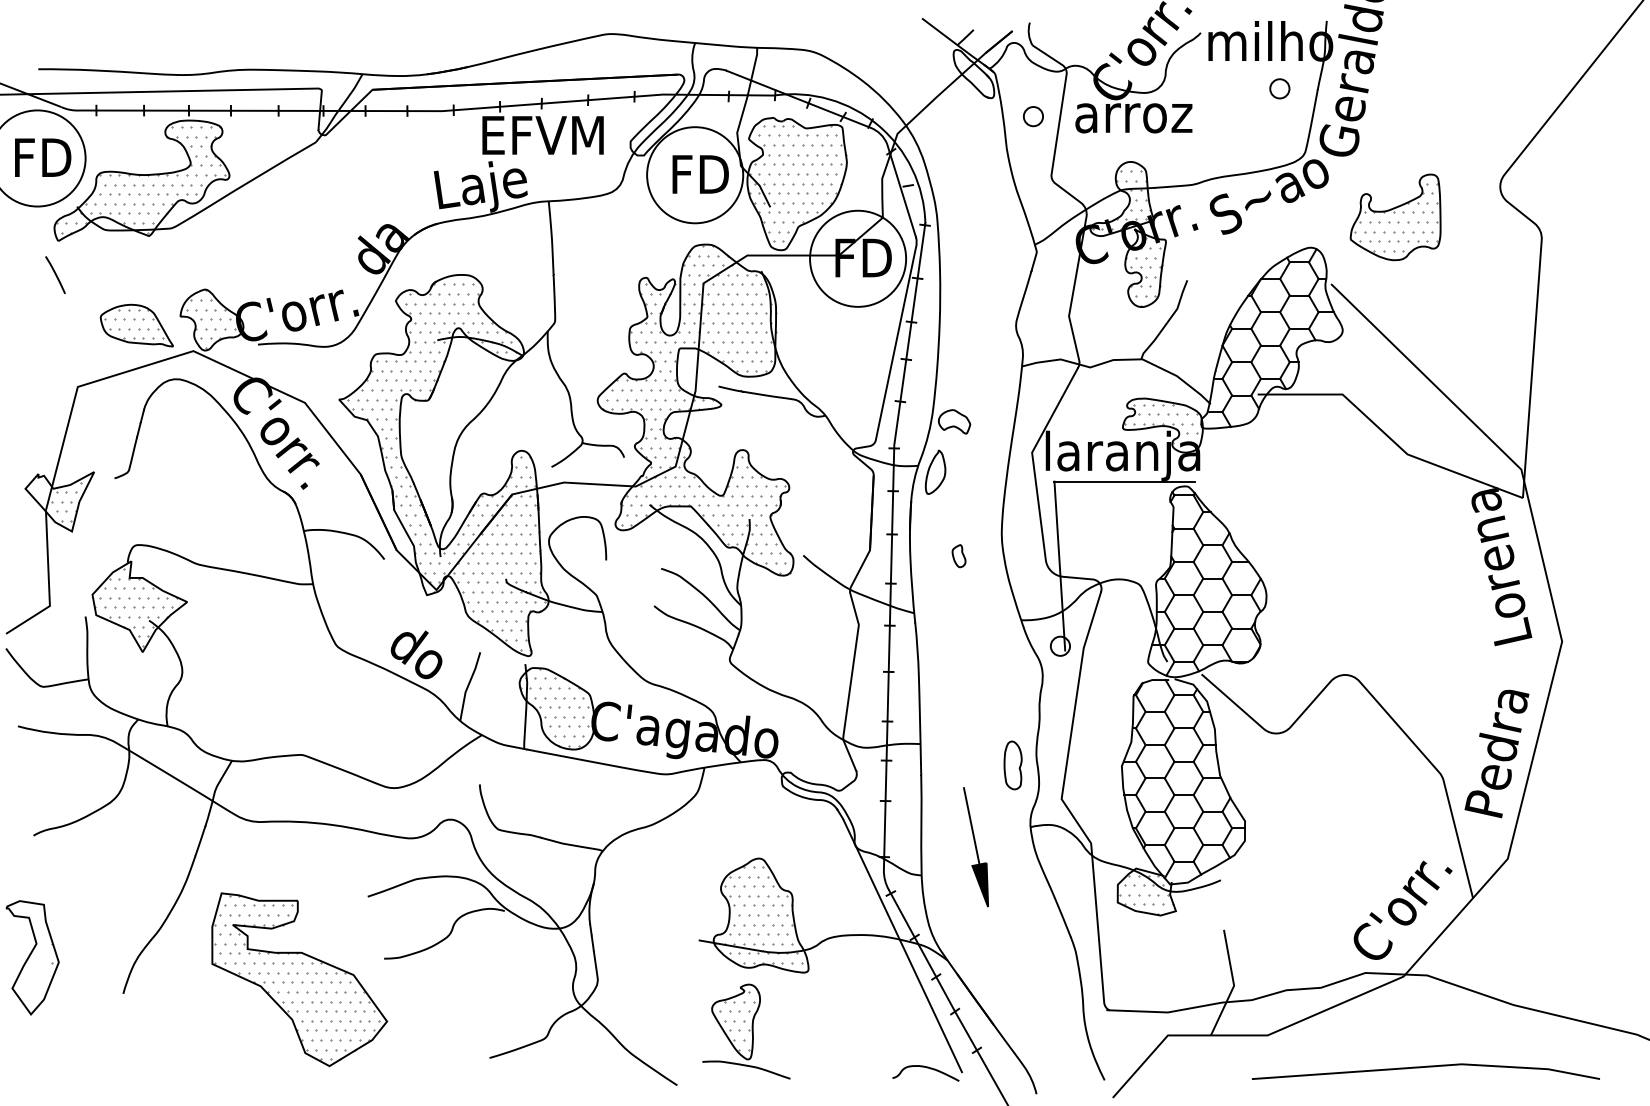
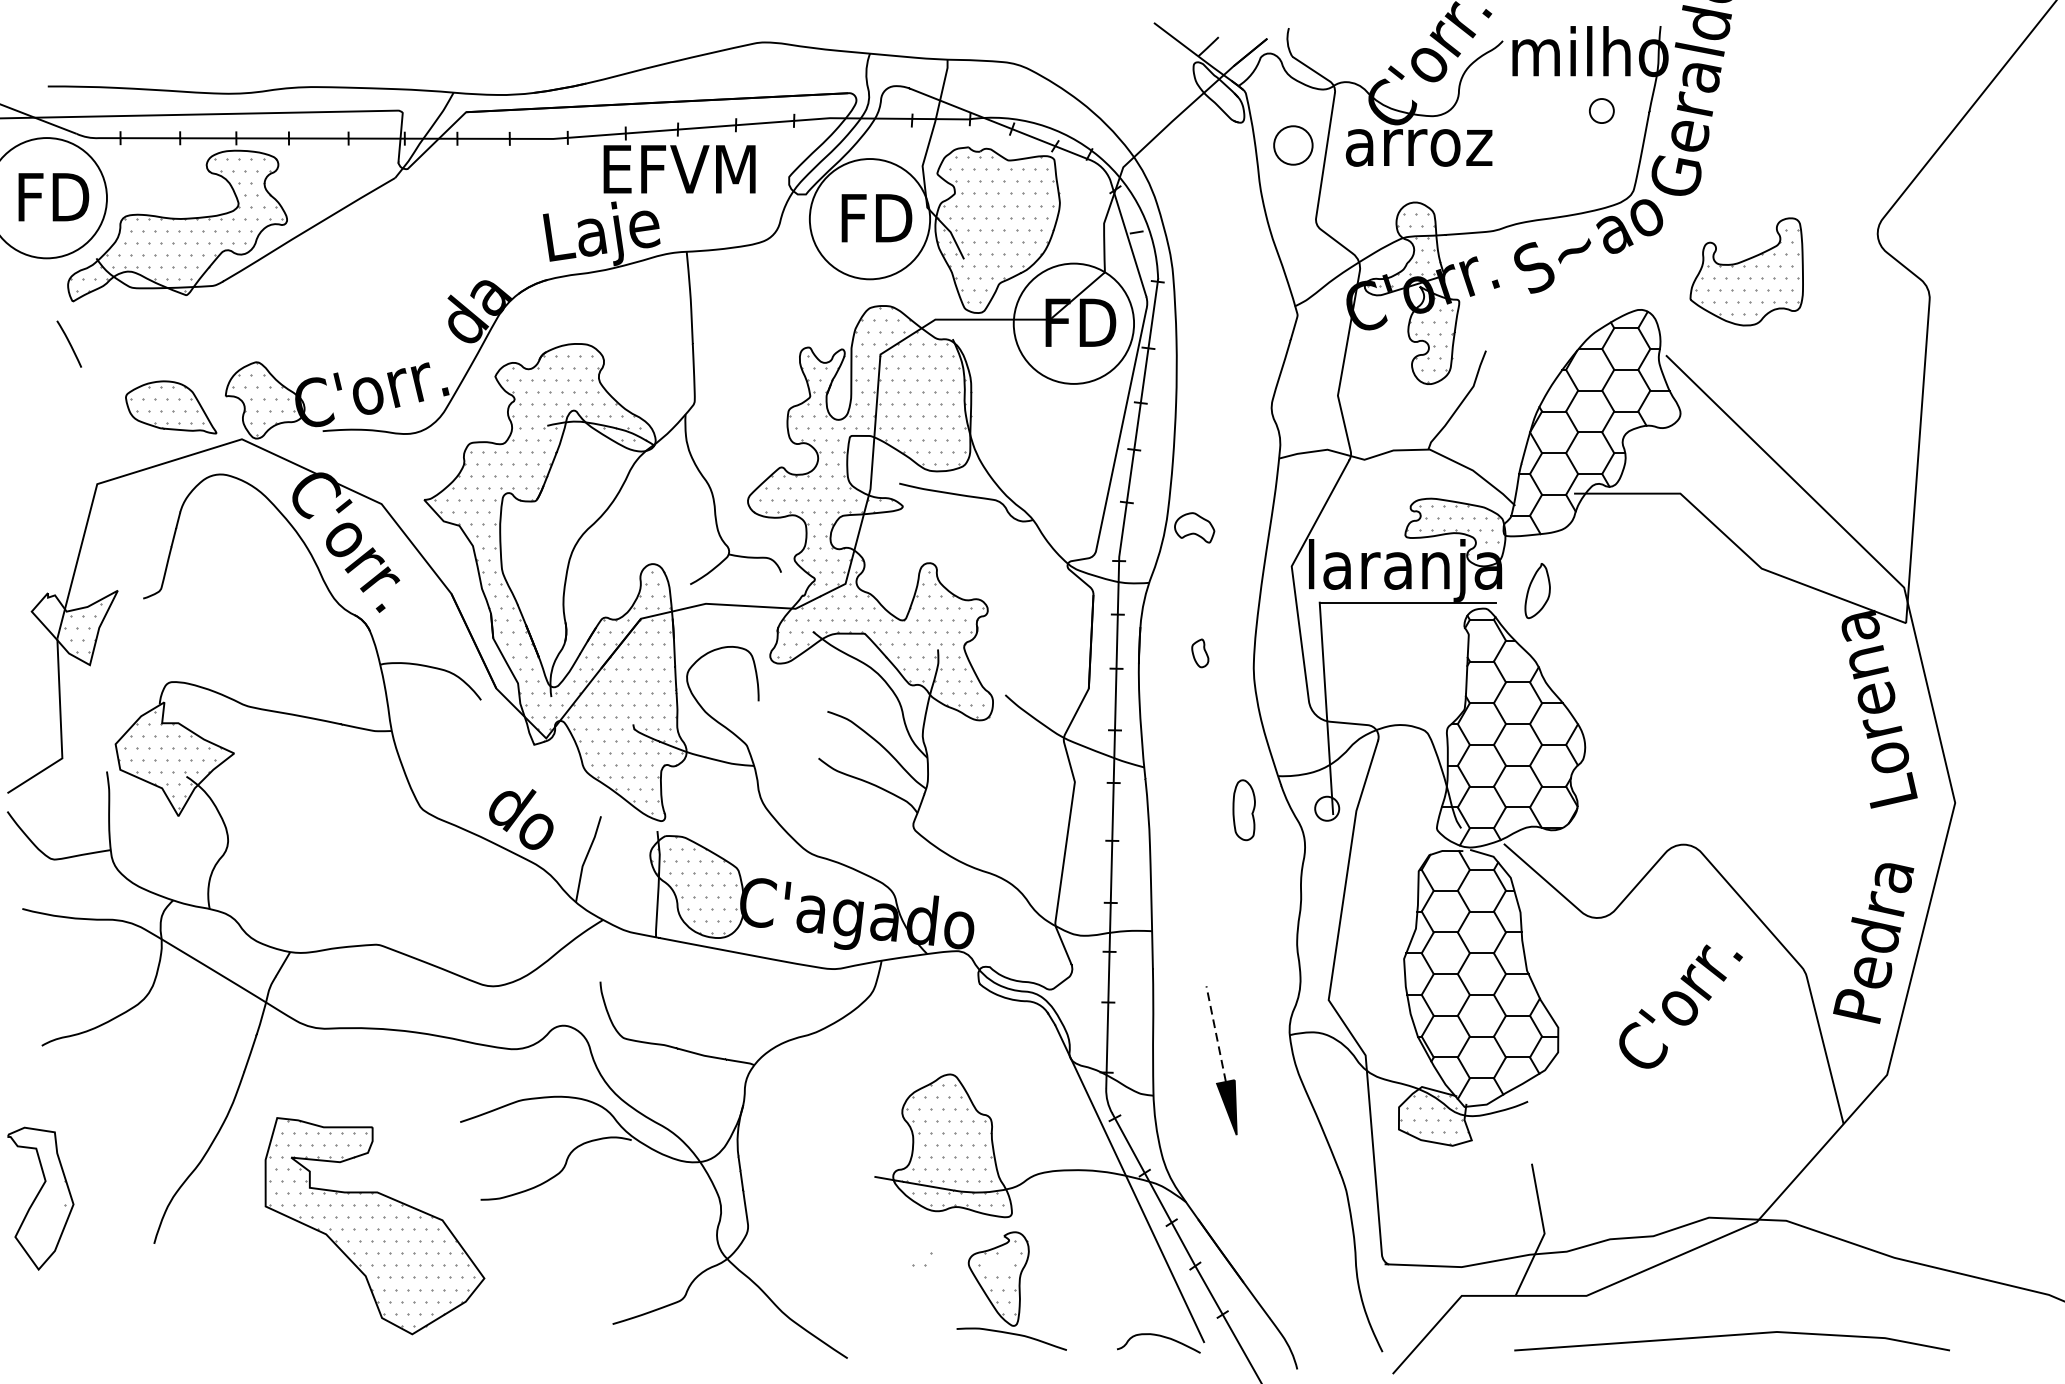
part: (1033, 116) -> (1293, 145), size x1.6
part: (935, 471) -> (1537, 589), moved
part: (958, 556) -> (1199, 653), moved
part: (1012, 765) -> (1243, 810), moved
line: (971, 825) -> (1215, 1033), solid -> dashed
text: (1402, 909) -> (1680, 1005), moved
part: (746, 1031) -> (1011, 1290), moved
line: (1425, 1067) -> (1731, 1335), moved

